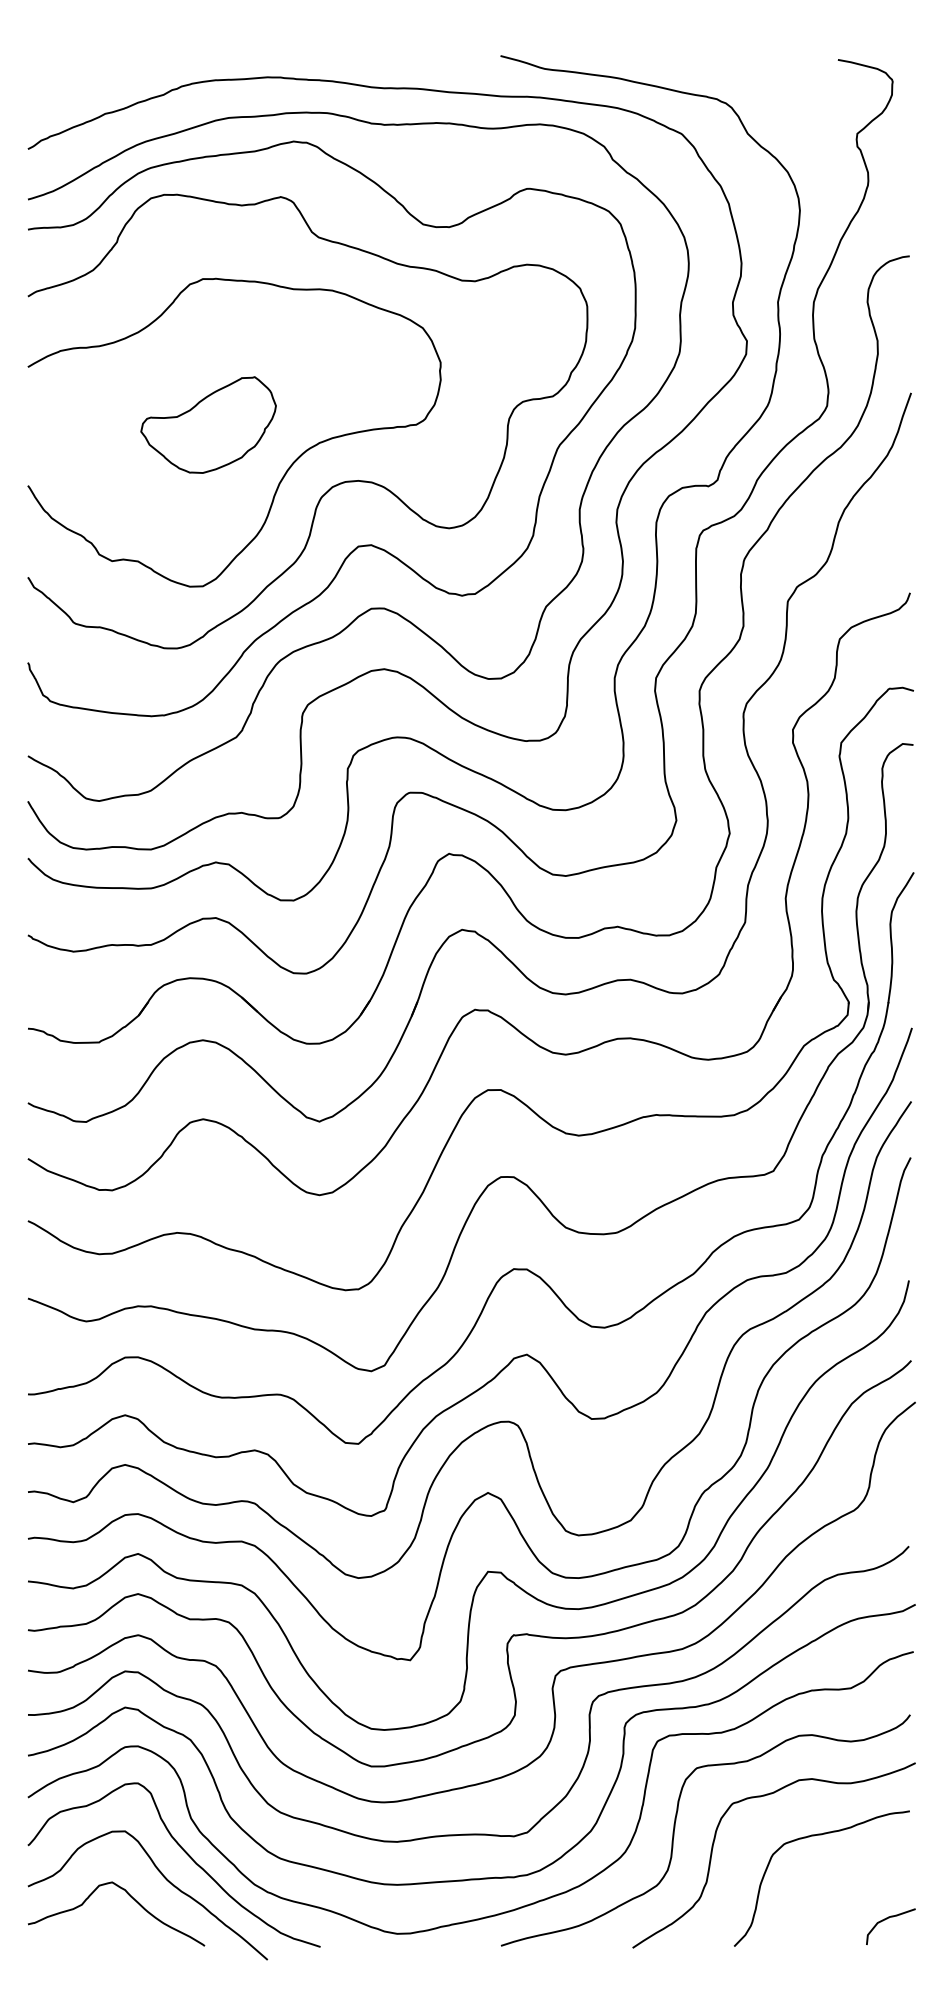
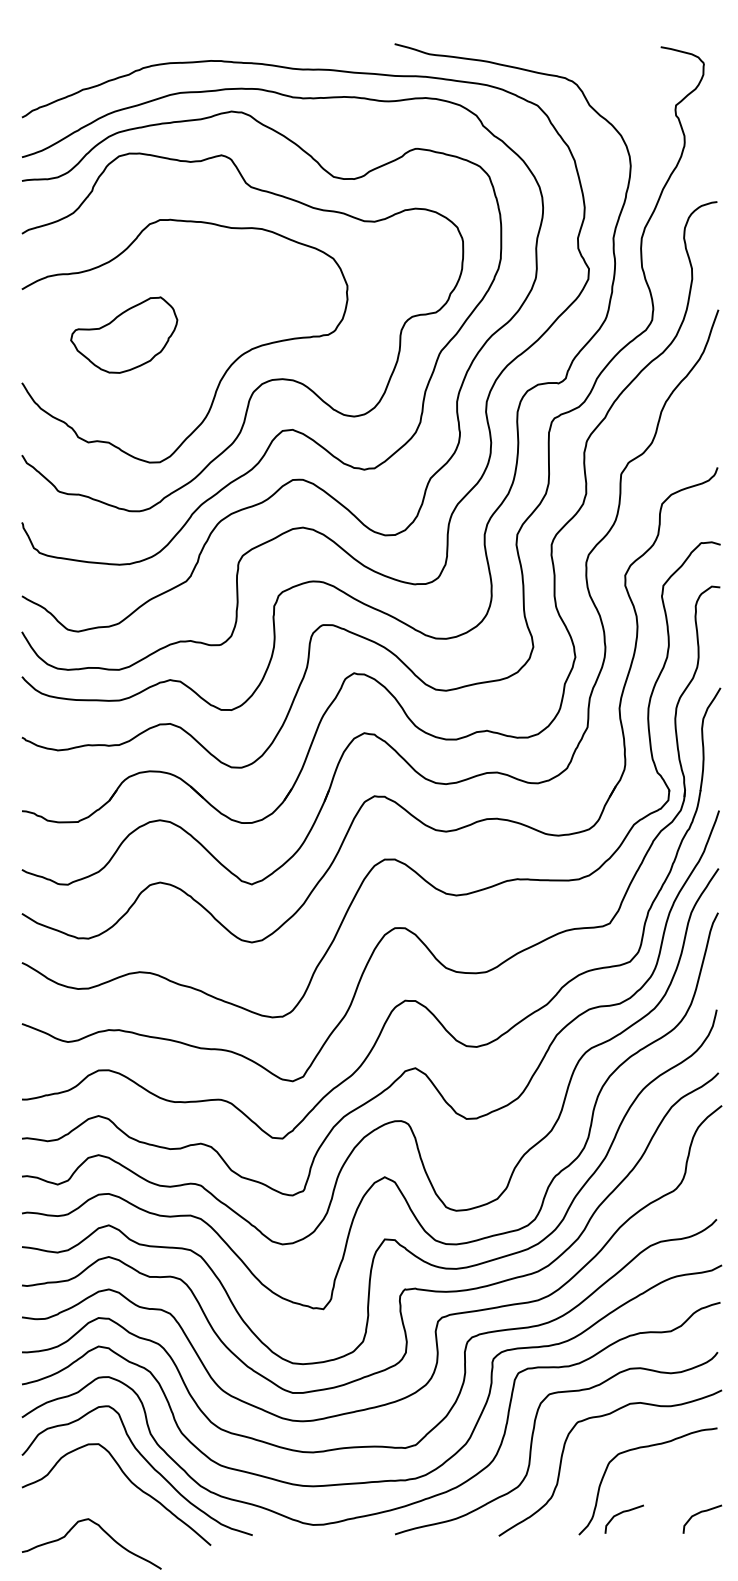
part: (208, 424) -> (124, 334), moved
curve: (131, 1898) -> (103, 1531), moved
curve: (788, 1919) -> (621, 1513), added

